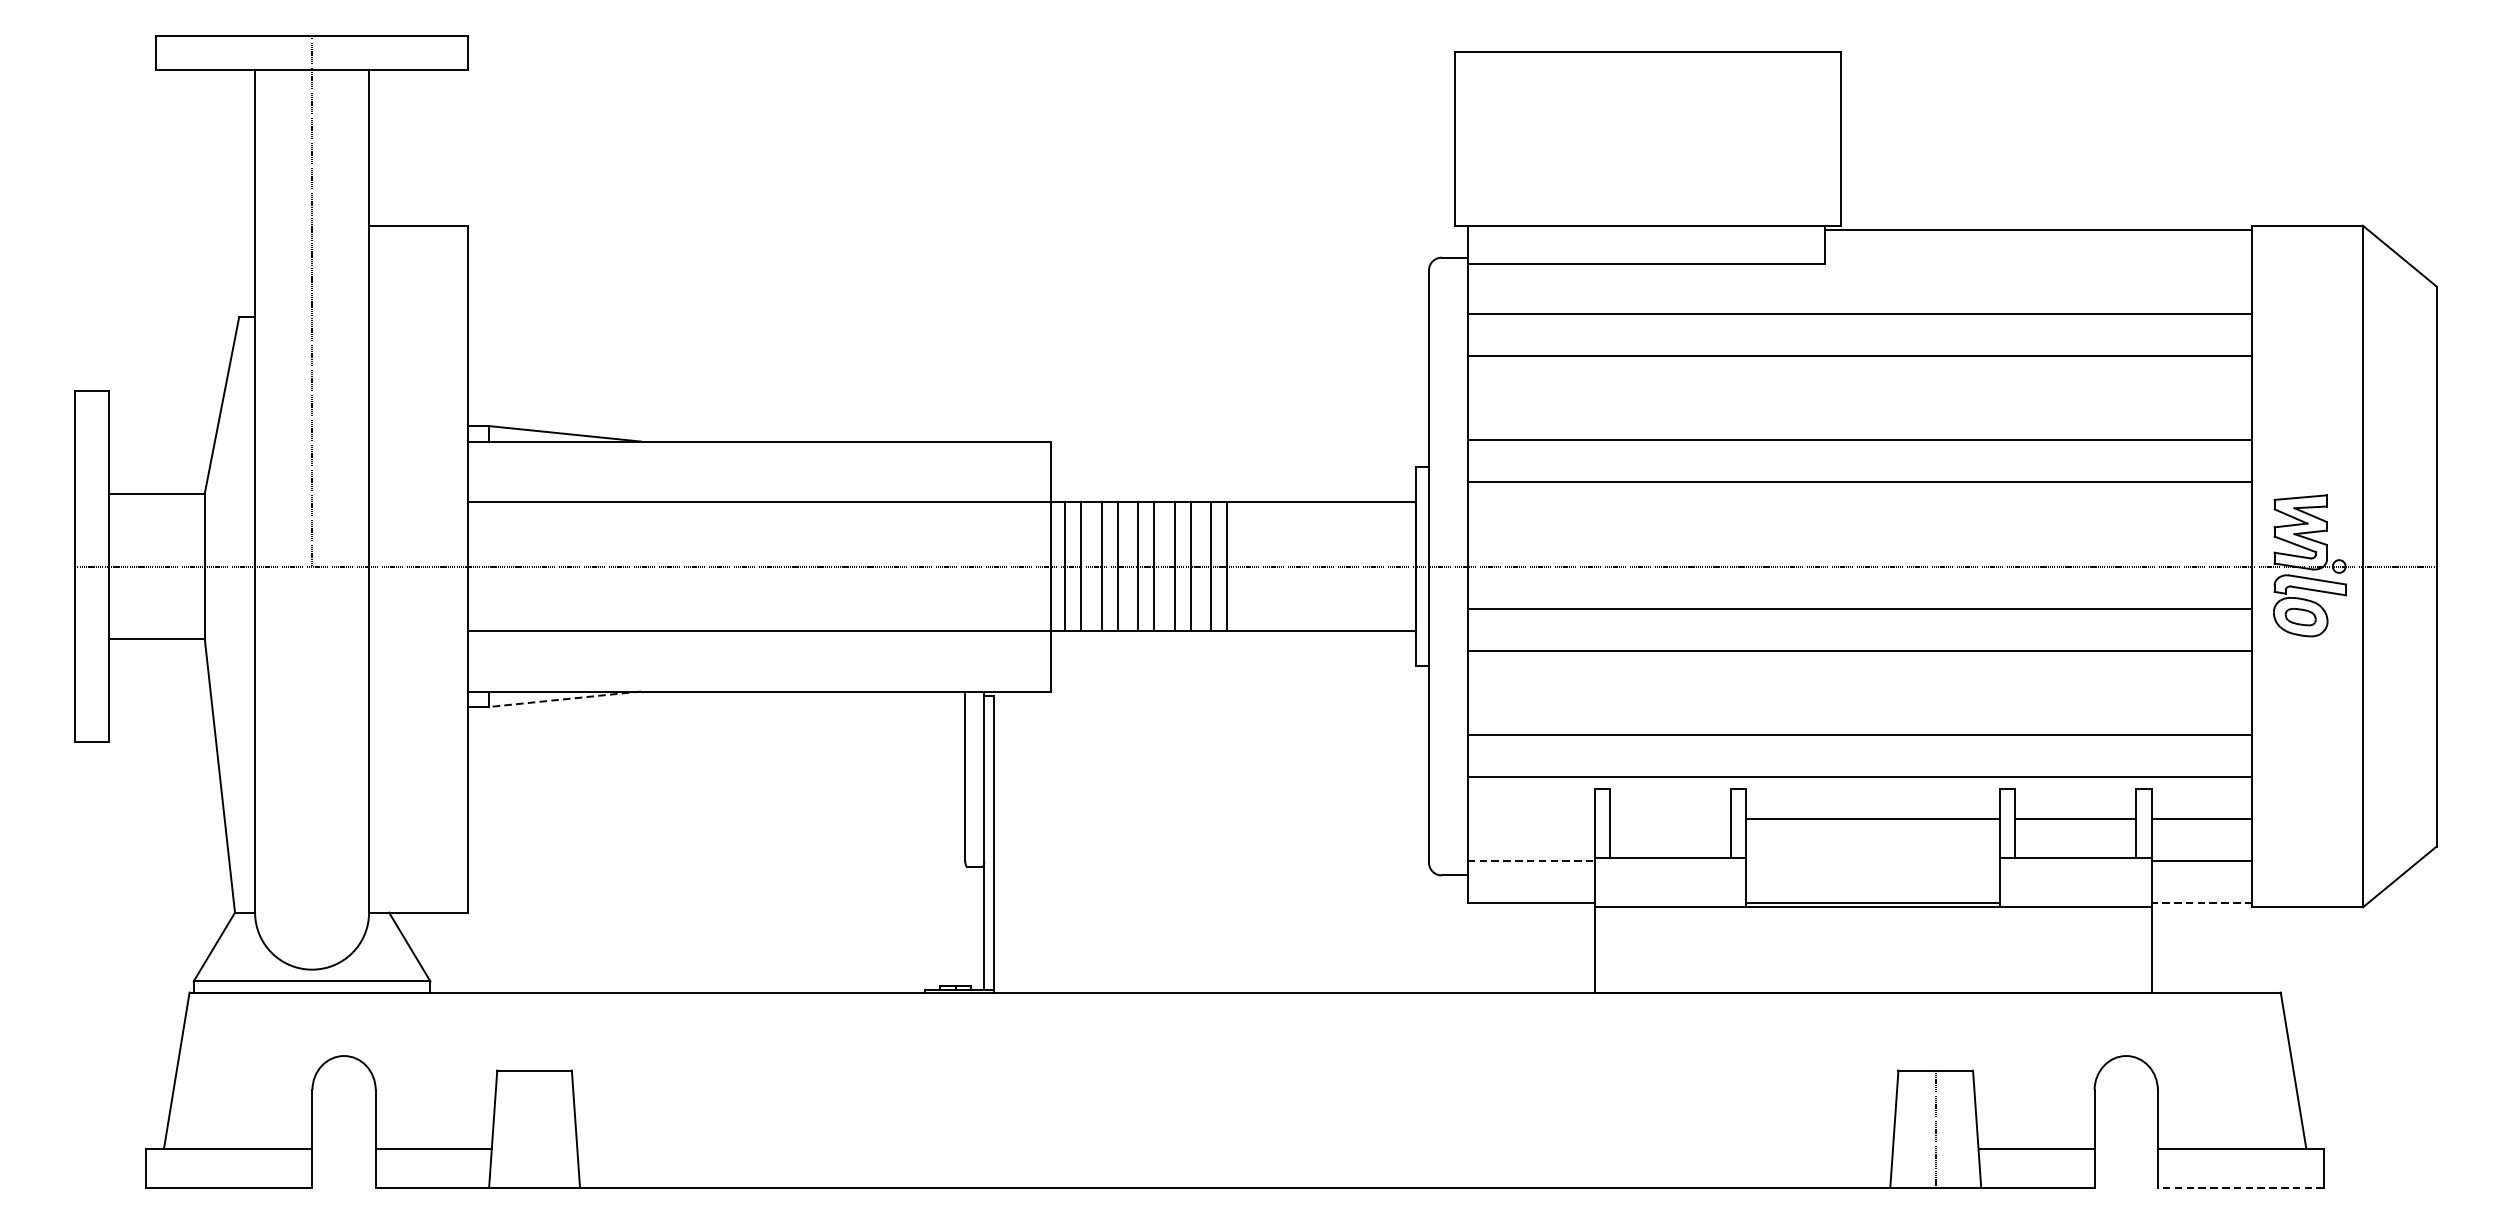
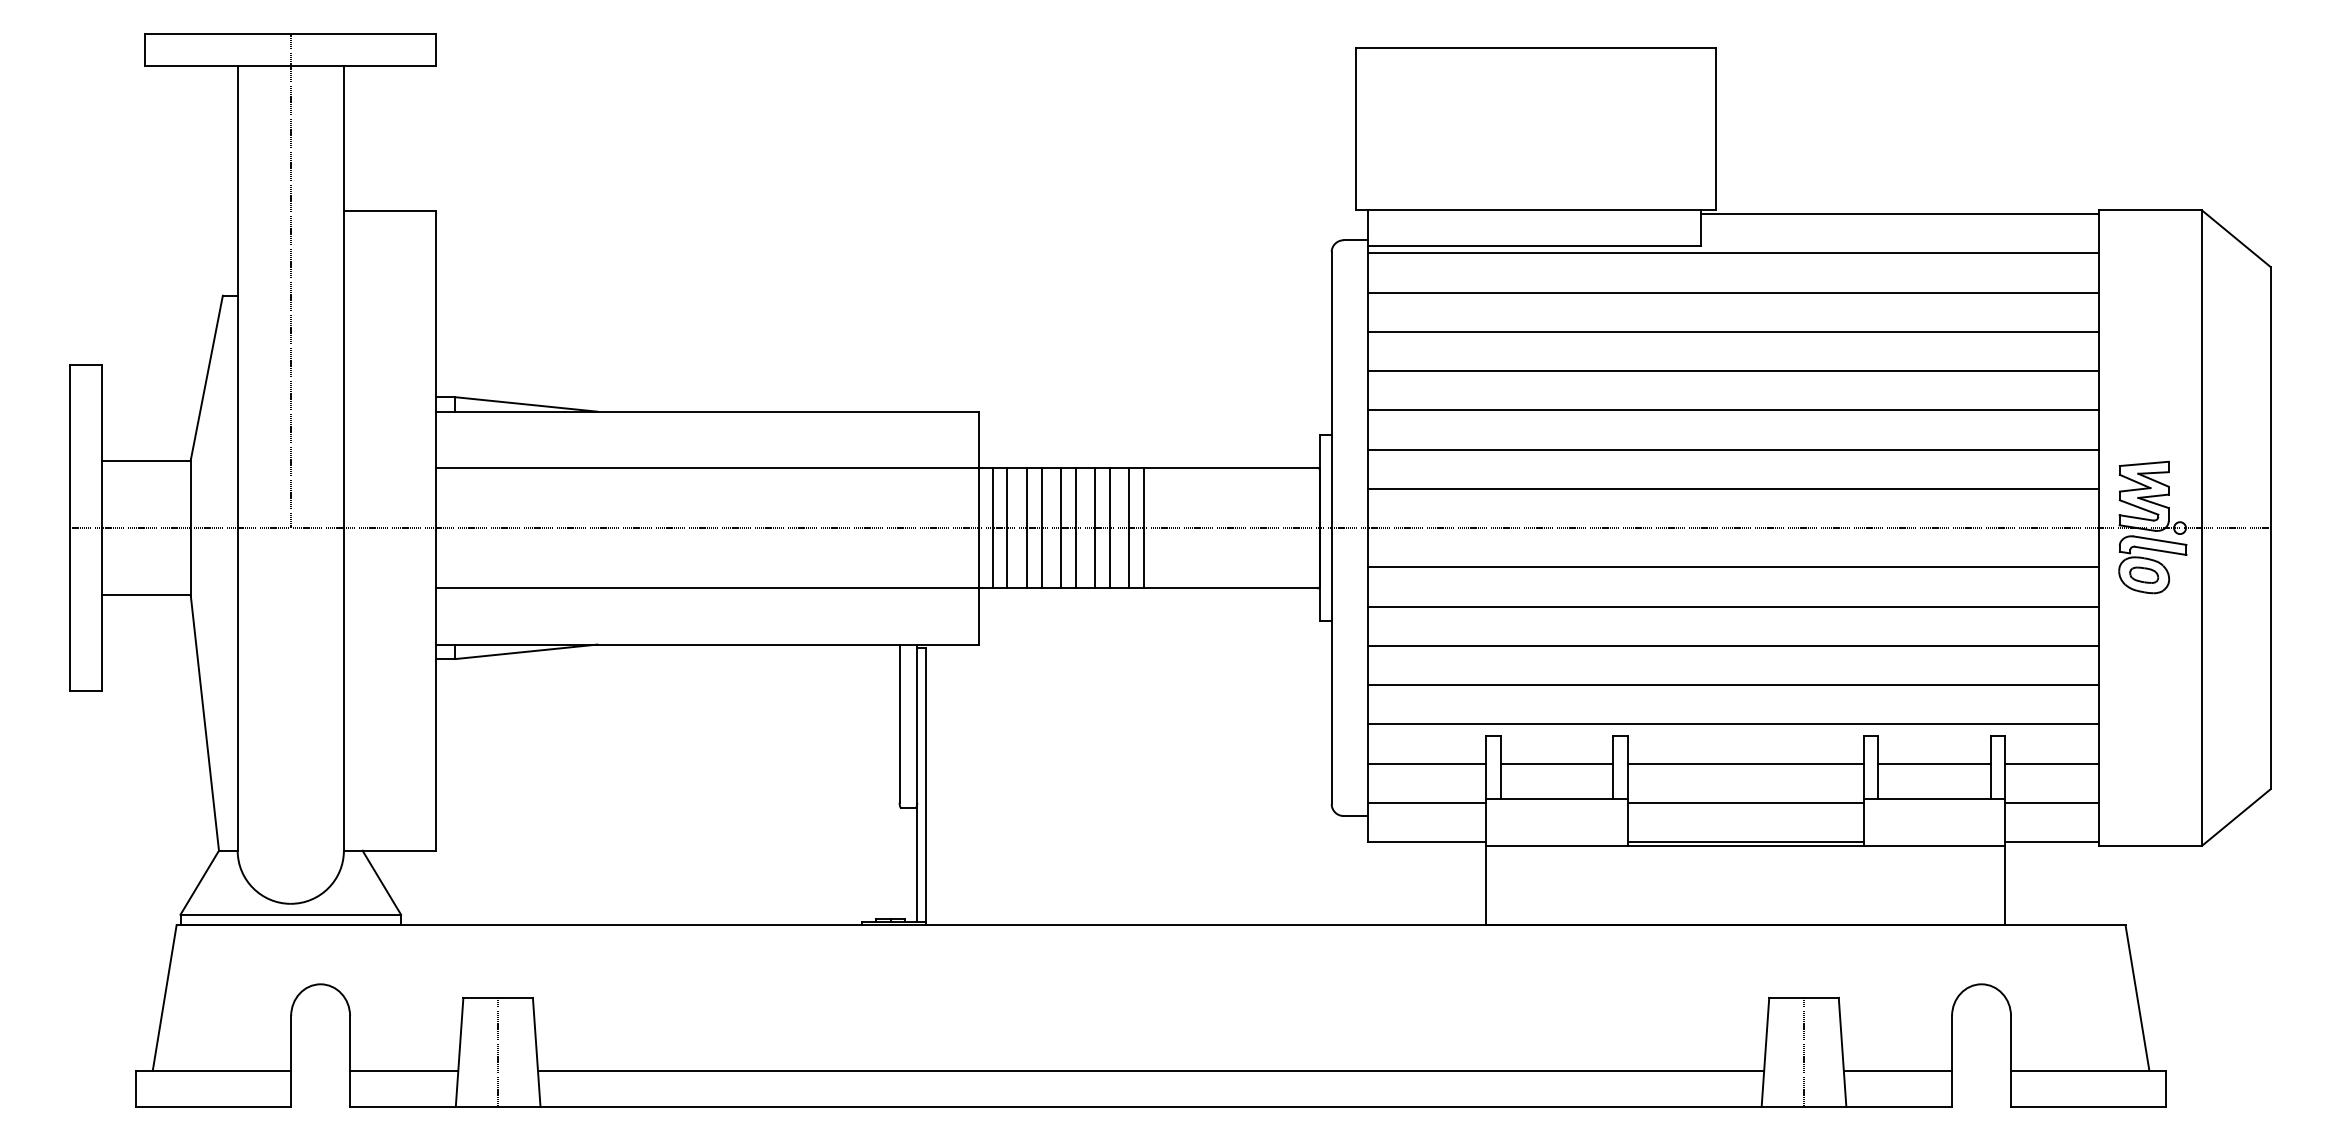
line: (1860, 271) -> (1733, 253), added
line: (1860, 398) -> (1733, 371), added
line: (1860, 524) -> (1733, 488), added
line: (1860, 692) -> (1733, 645), added
line: (563, 698) -> (525, 651), dashed -> solid
line: (1530, 819) -> (1426, 763), added
line: (1670, 819) -> (1556, 763), added
line: (1531, 860) -> (1427, 802), dashed -> solid
line: (1872, 860) -> (1745, 802), added
line: (2202, 903) -> (2052, 842), dashed -> solid
line: (534, 1128) -> (498, 1051), added
line: (1235, 1148) -> (1151, 1070), added
line: (2239, 1187) -> (2087, 1106), dashed -> solid

